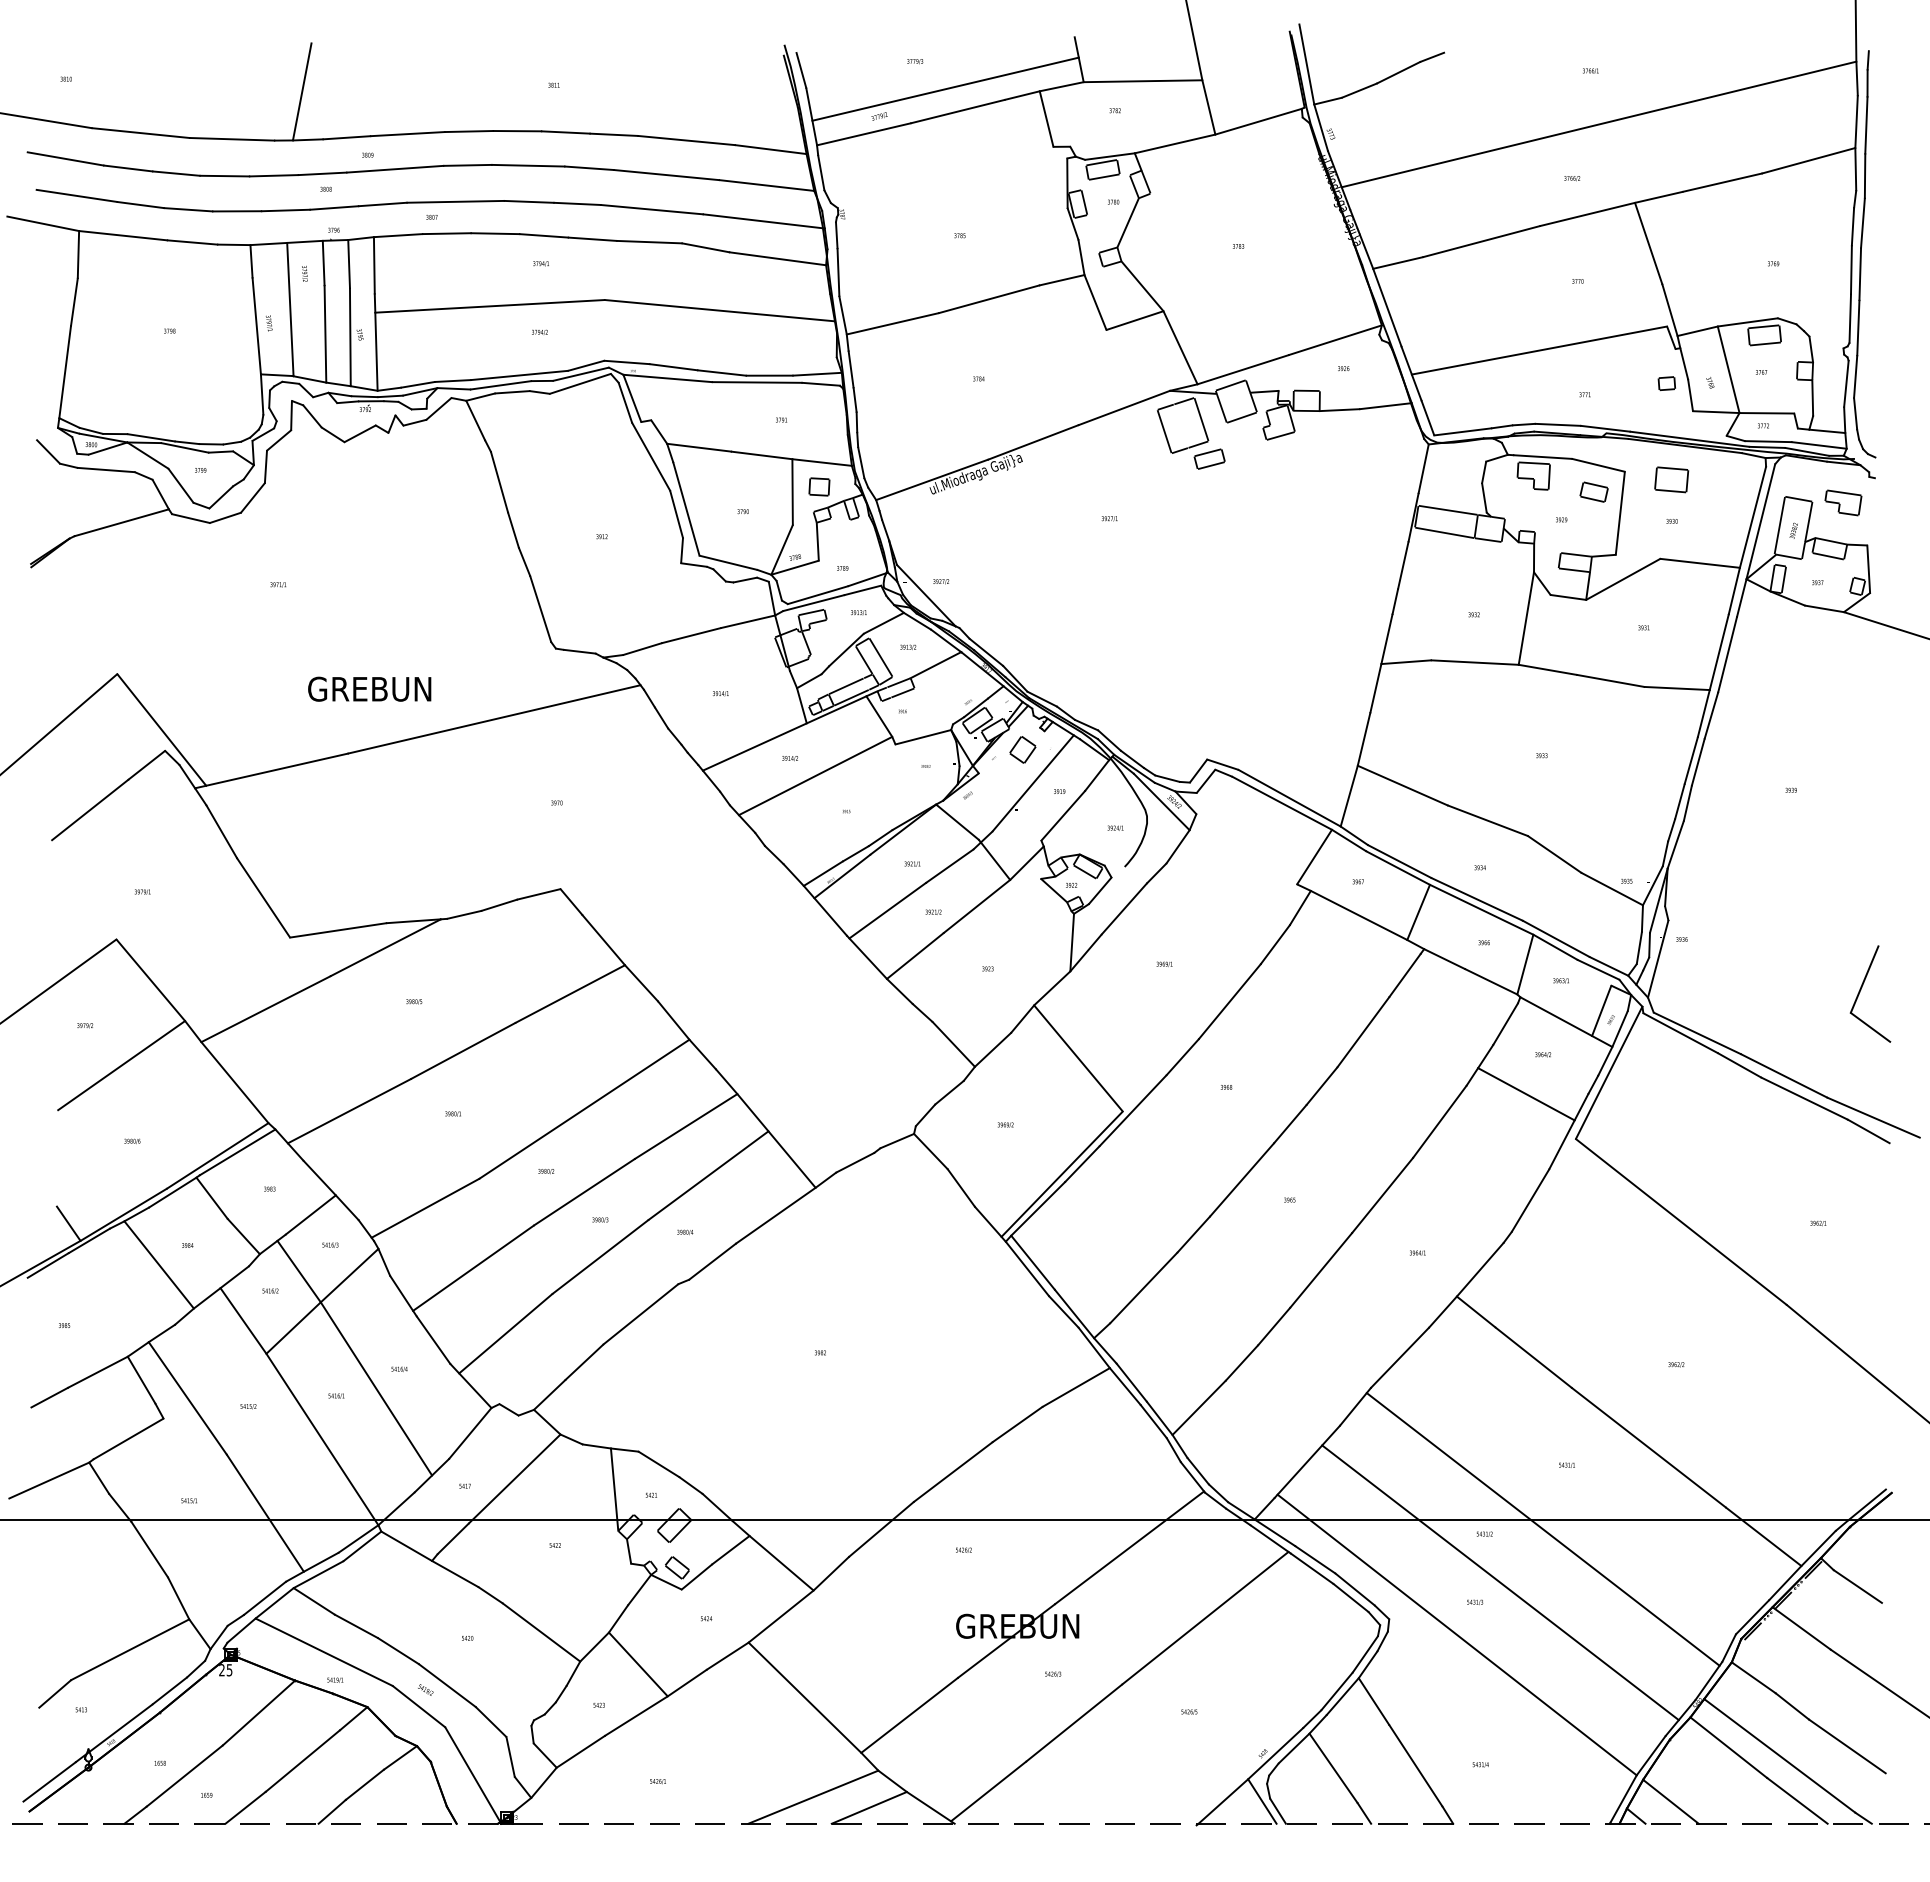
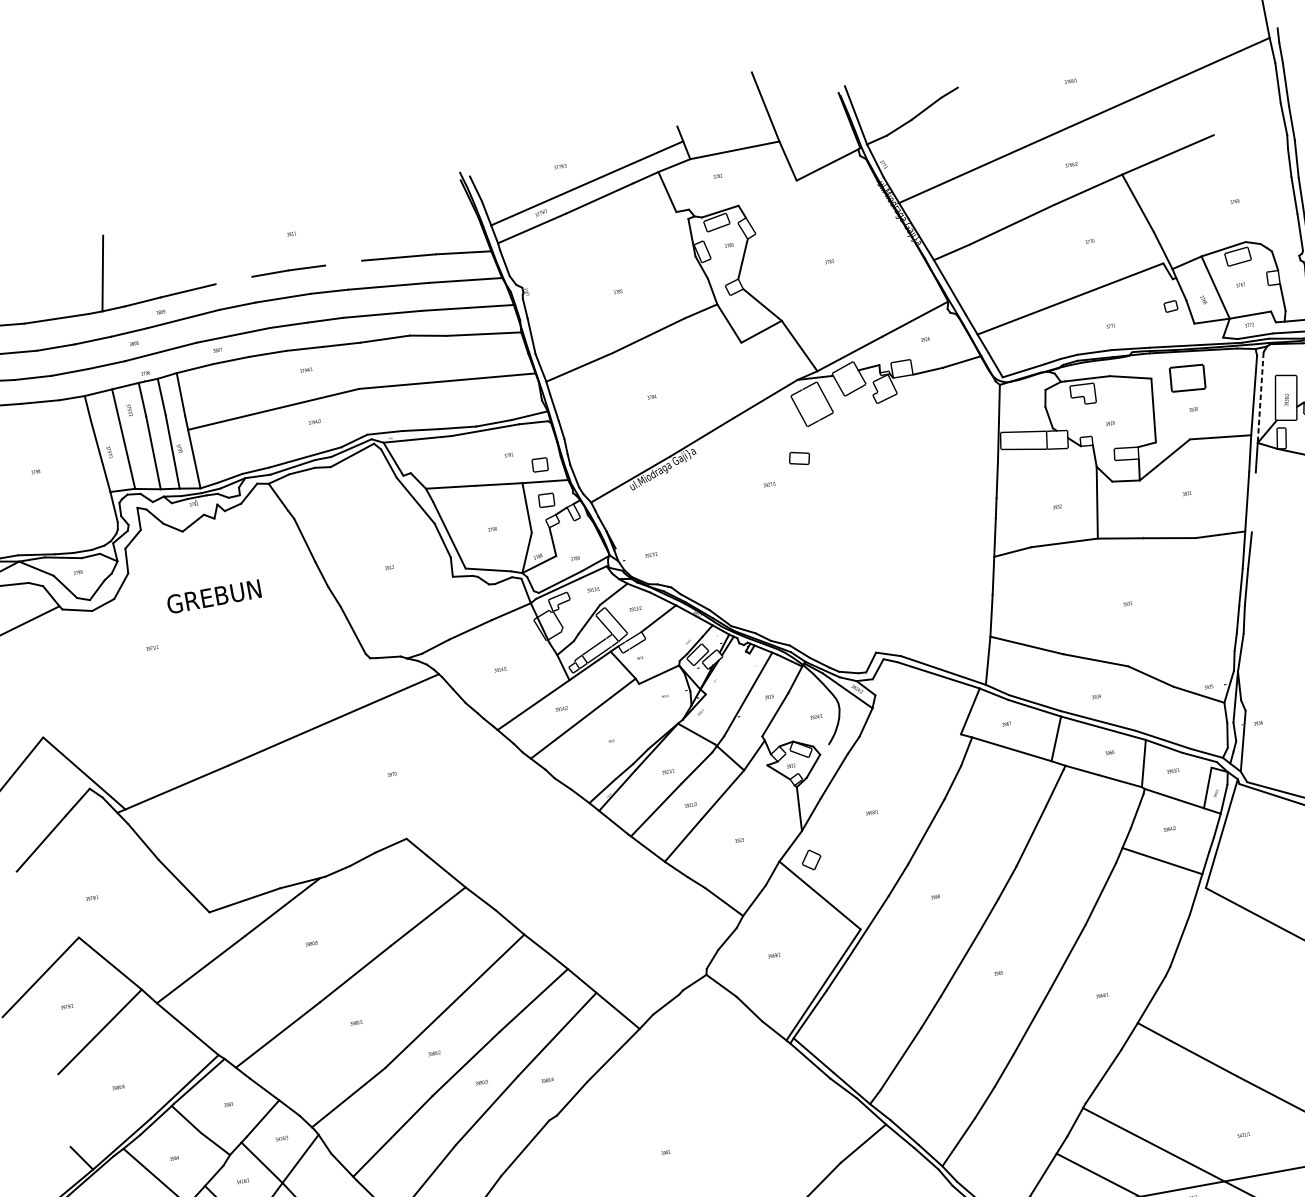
line: (469, 131) -> (234, 280), removed
line: (613, 134) -> (343, 262), removed
line: (1175, 143) -> (767, 192), removed
line: (1808, 160) -> (1247, 118), removed
part: (819, 439) -> (540, 464), added
part: (1209, 458) -> (836, 425), removed
part: (1671, 479) -> (1187, 378), size x1.4
part: (1593, 491) -> (798, 458), moved
line: (1760, 521) -> (1260, 397), solid -> dashed
line: (926, 595) -> (642, 567), removed
line: (1727, 654) -> (1253, 502), removed
text: (369, 688) -> (213, 596), moved
part: (1022, 749) -> (811, 859), moved

